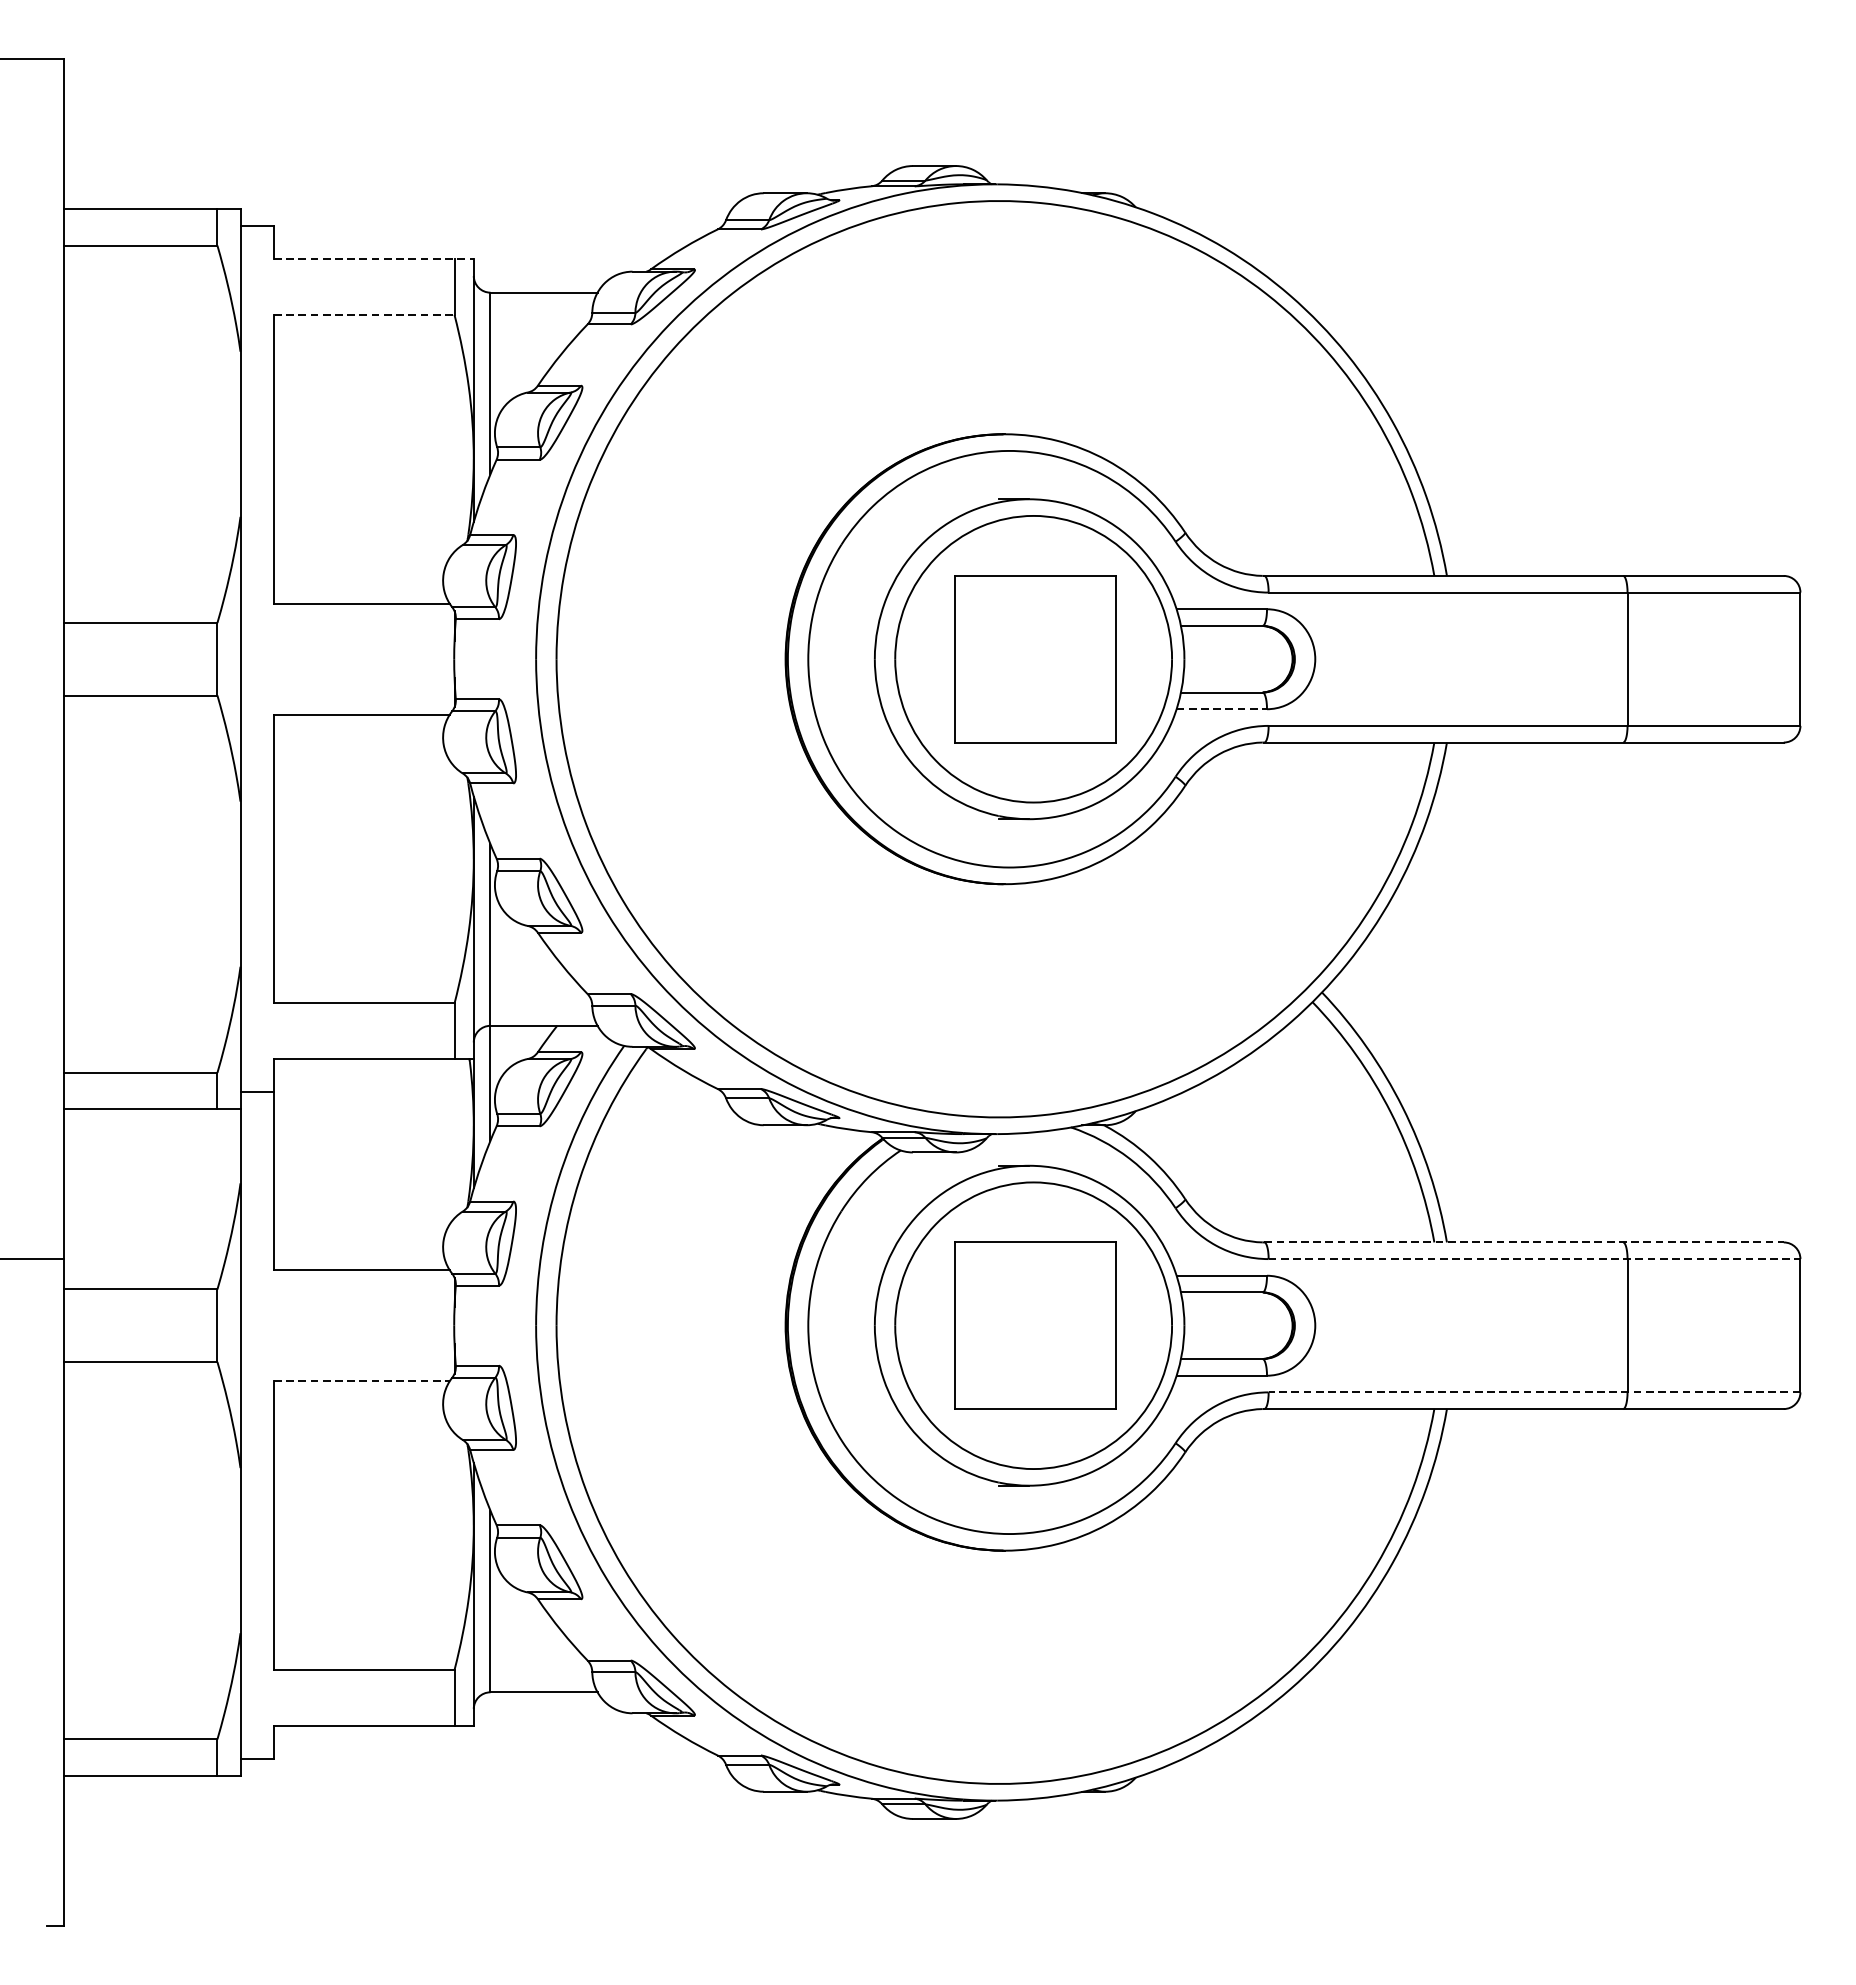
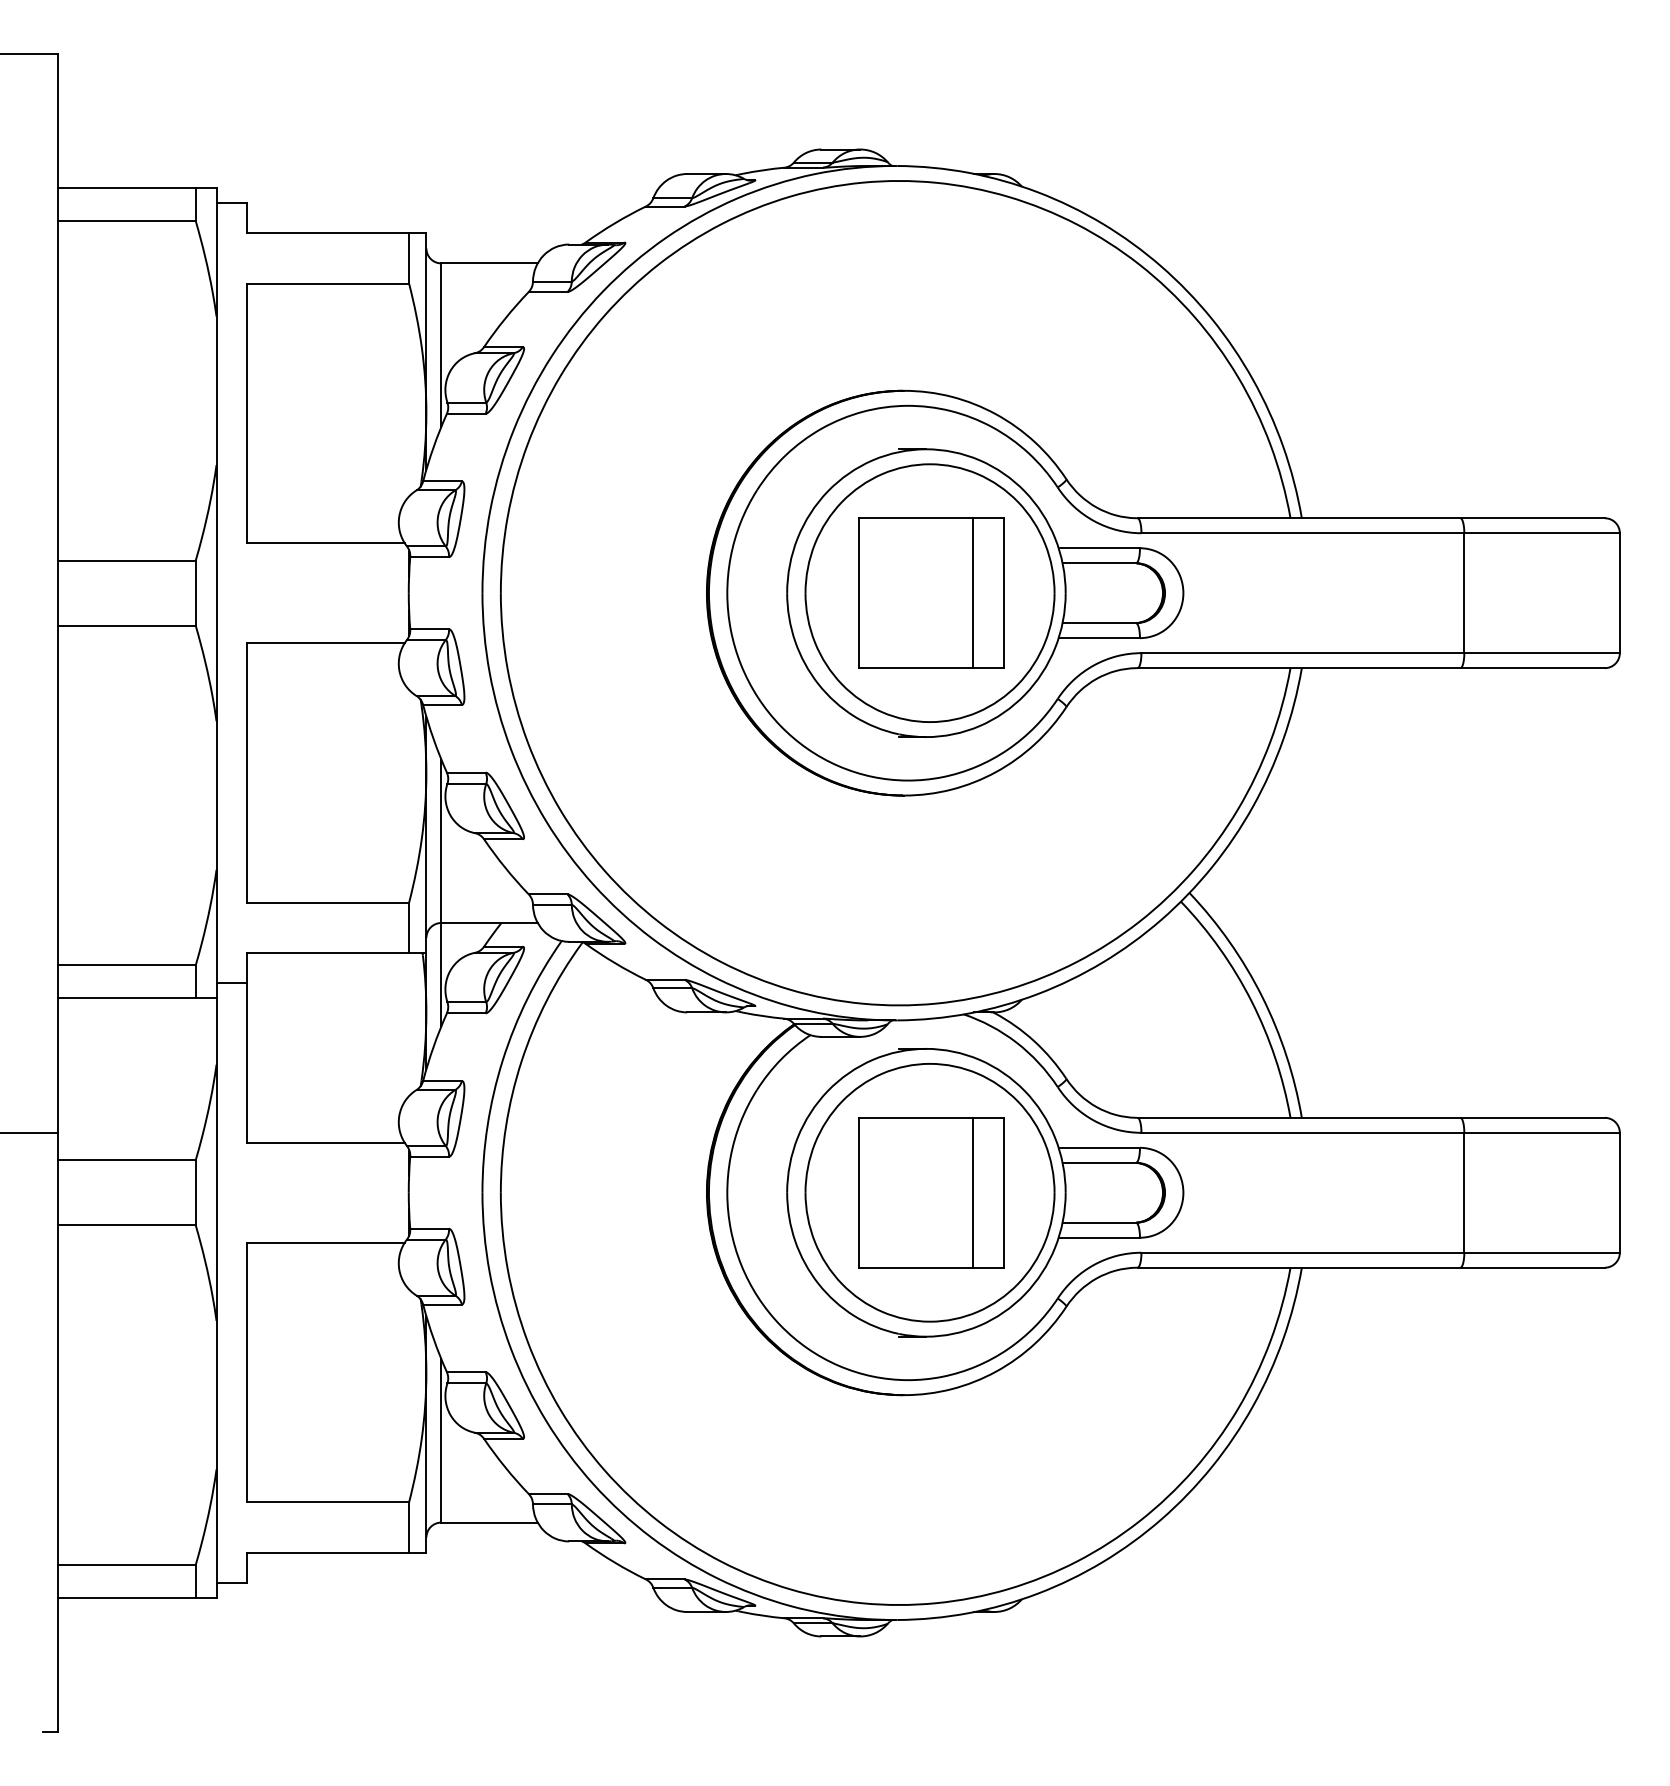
line: (373, 259) -> (336, 233), dashed -> solid
line: (364, 314) -> (328, 283), dashed -> solid
line: (1080, 659) -> (972, 593), added
line: (1222, 709) -> (1099, 638), dashed -> solid
line: (1524, 1242) -> (1371, 1117), dashed -> solid
line: (1535, 1258) -> (1381, 1132), dashed -> solid
line: (1080, 1325) -> (972, 1192), added
line: (362, 1381) -> (326, 1242), dashed -> solid
line: (1534, 1392) -> (1380, 1252), dashed -> solid

